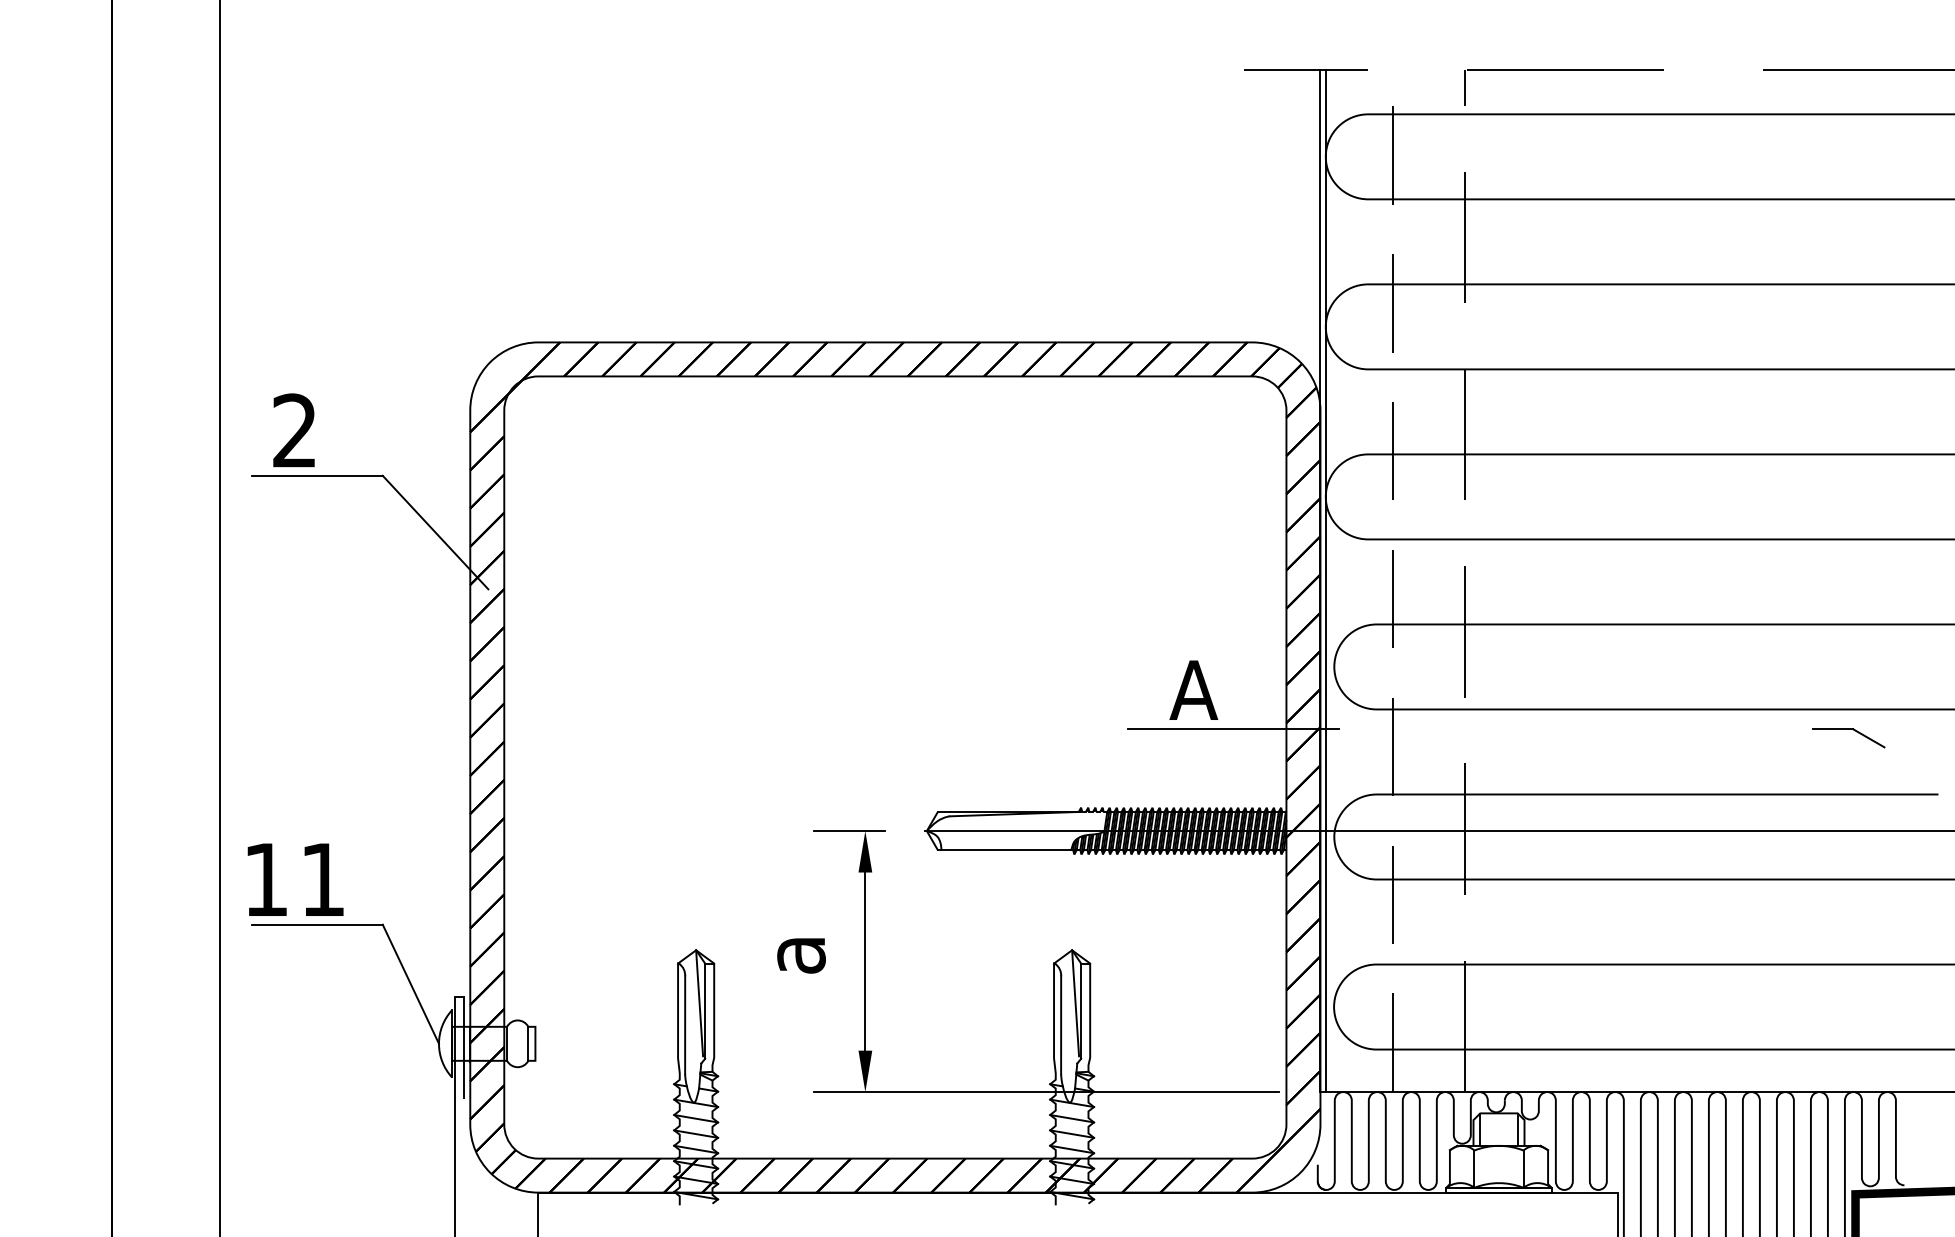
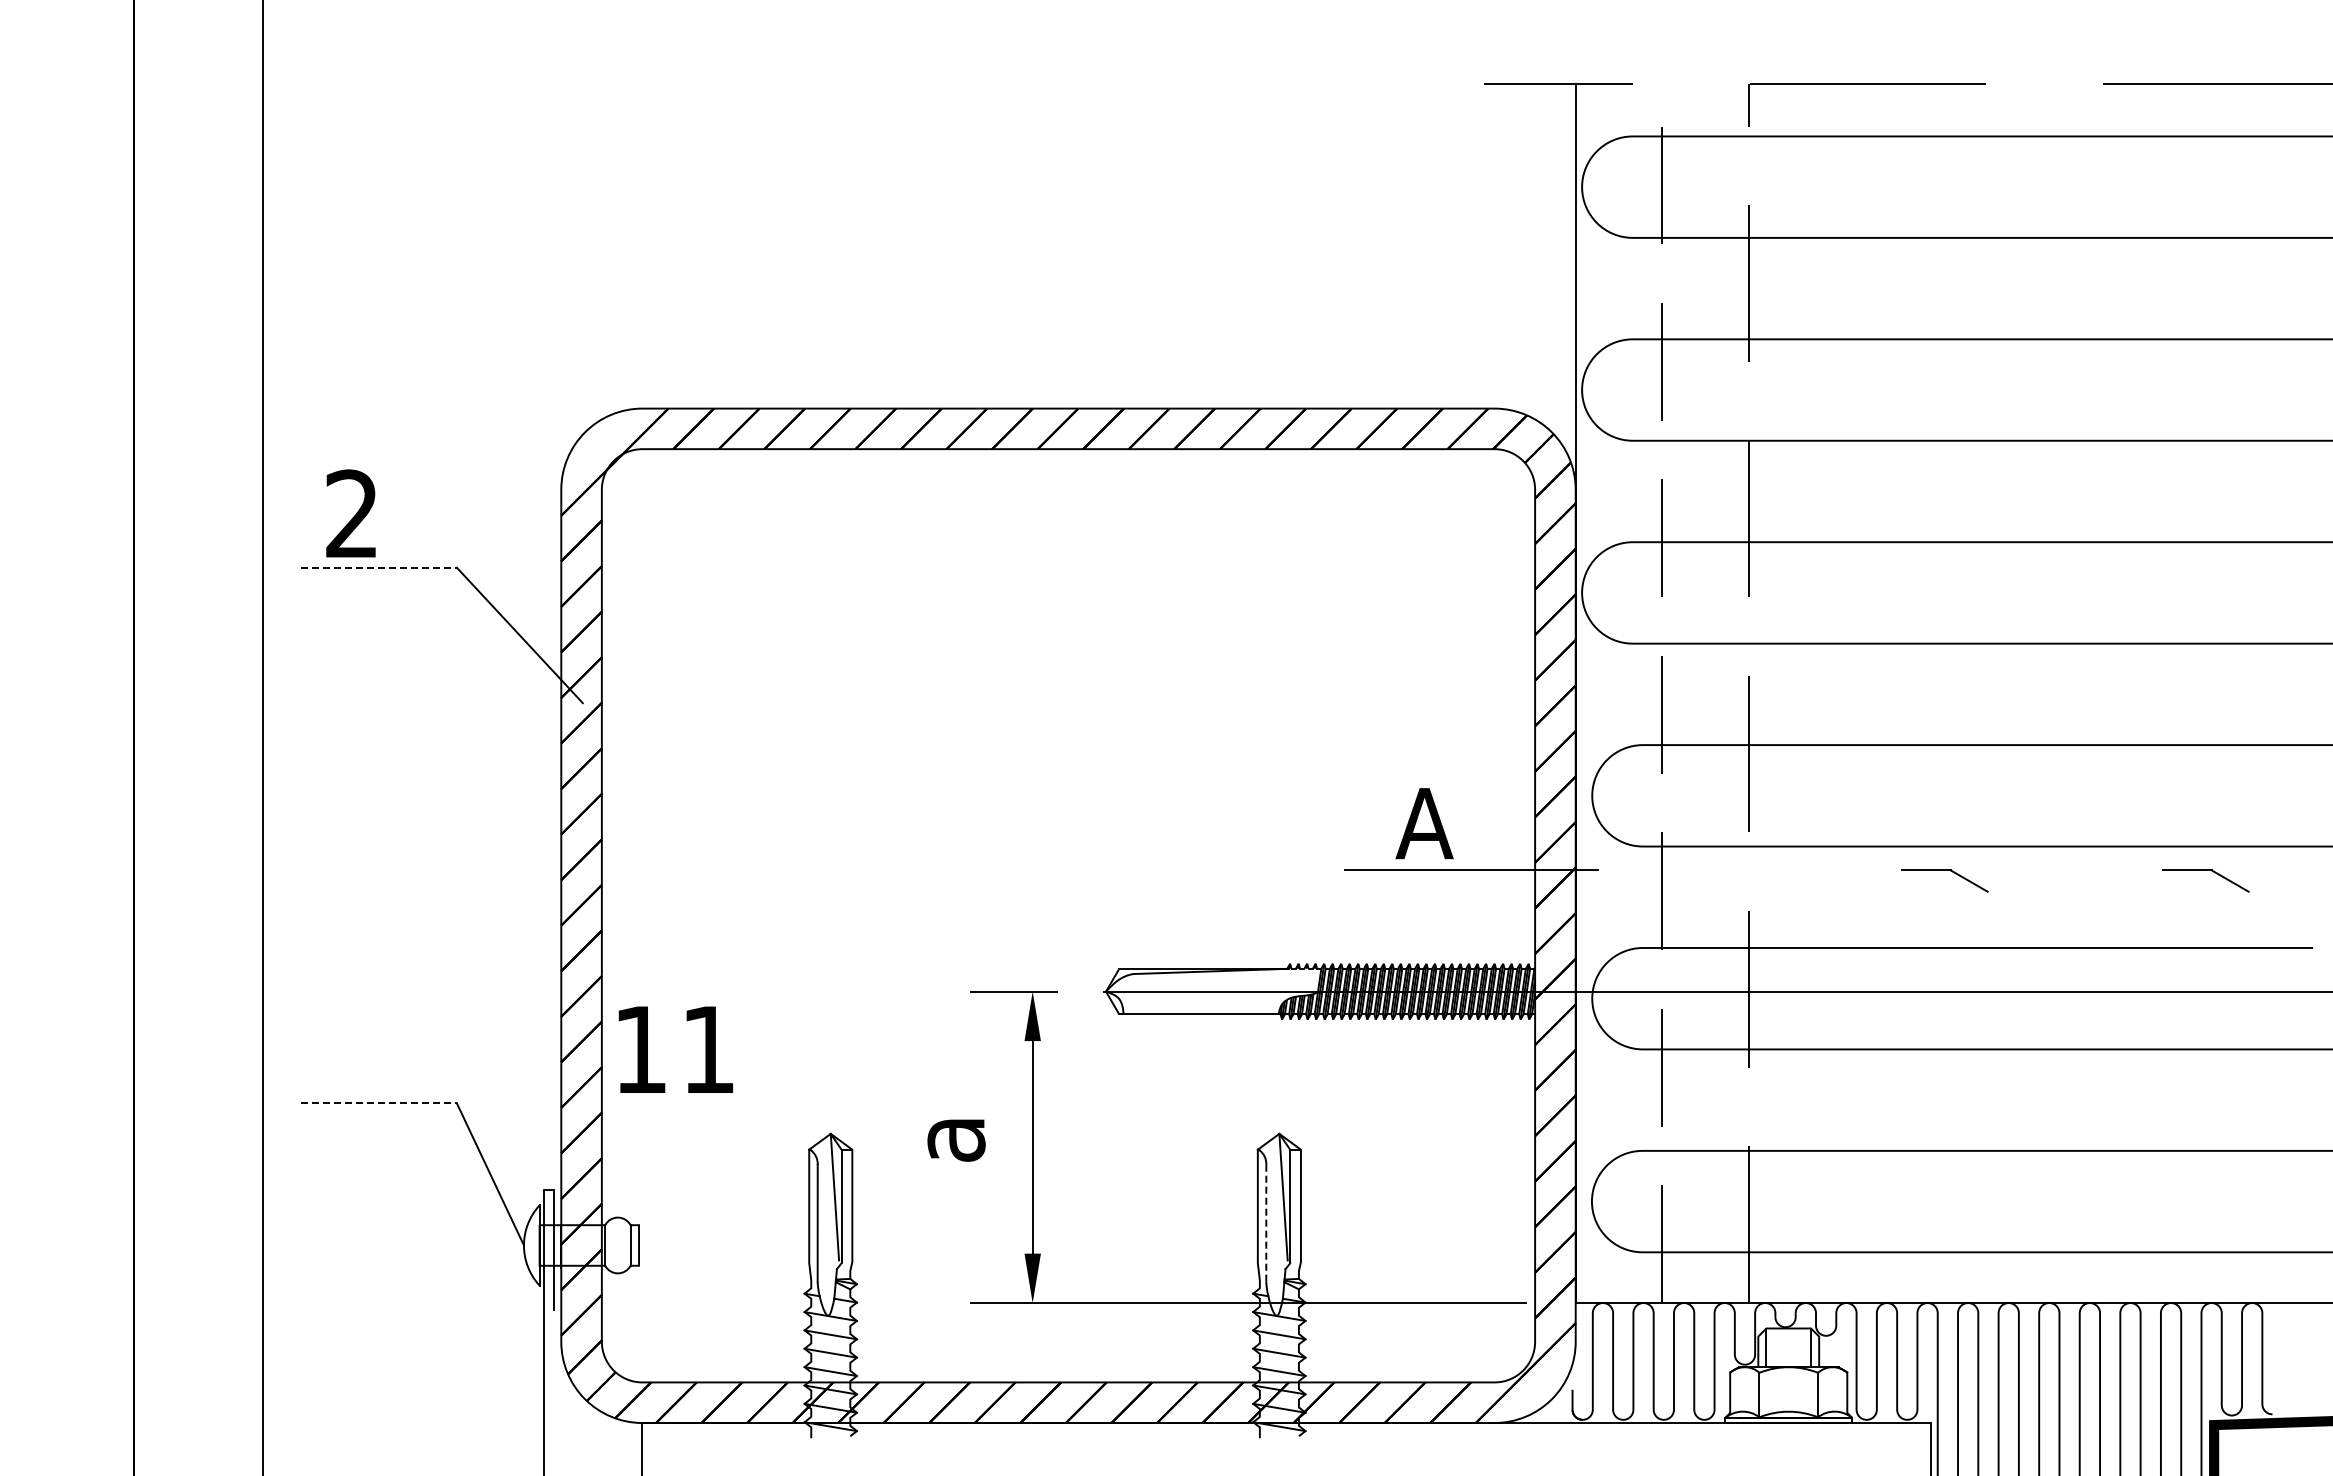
line: (317, 475) -> (379, 567), solid -> dashed
line: (1326, 581) -> (1582, 693), removed
part: (1629, 729) -> (1944, 870), added
text: (295, 879) -> (675, 1049), moved
line: (317, 924) -> (379, 1103), solid -> dashed
line: (1061, 1024) -> (1266, 1222), solid -> dashed

